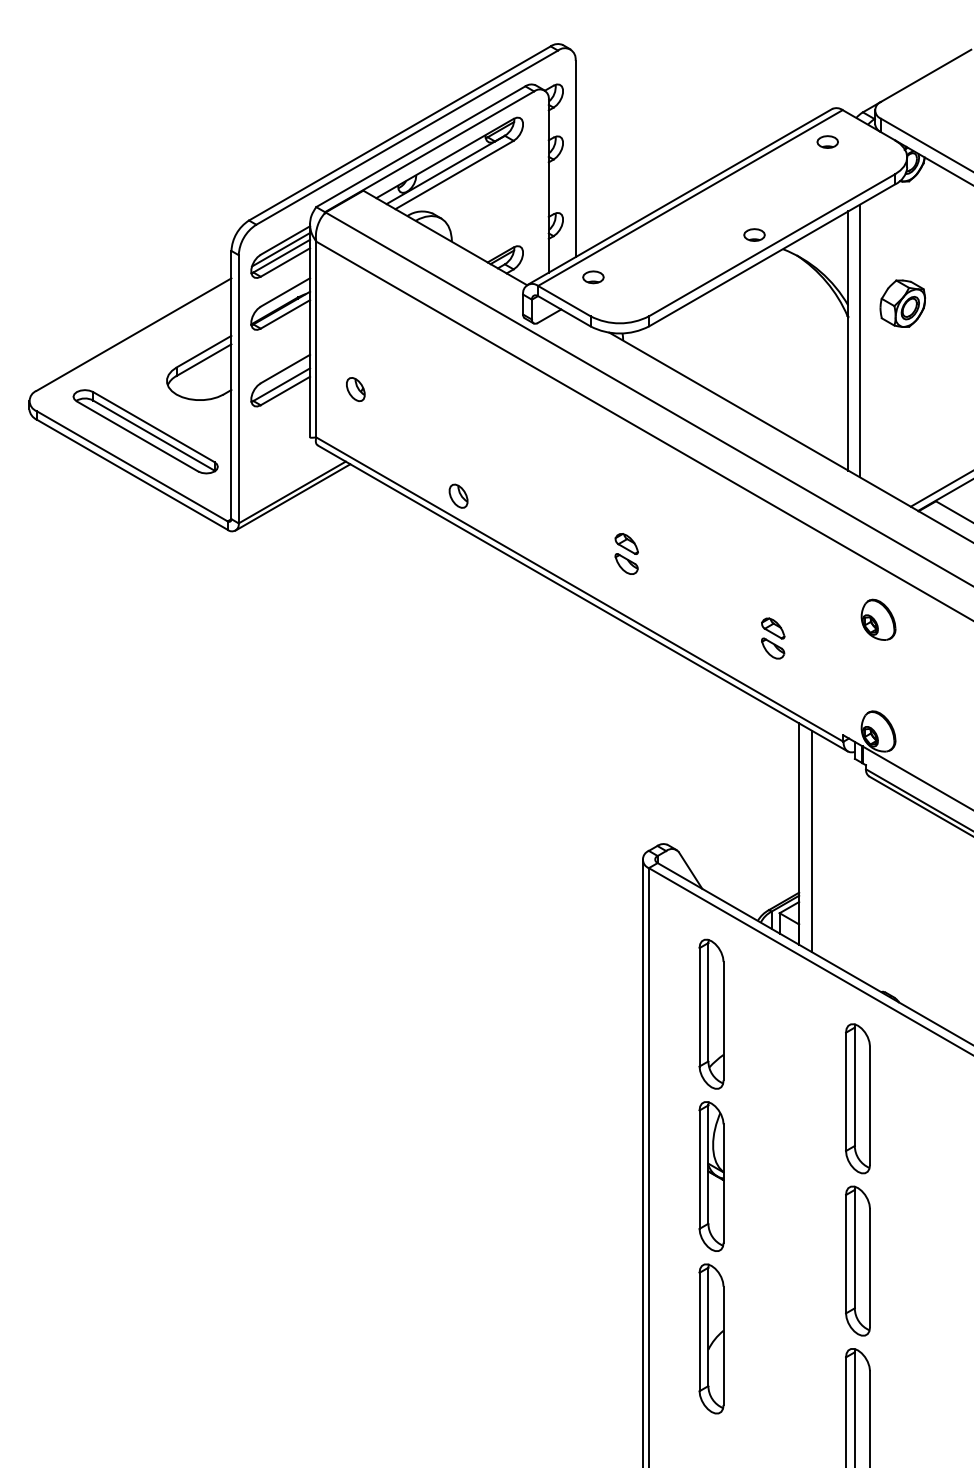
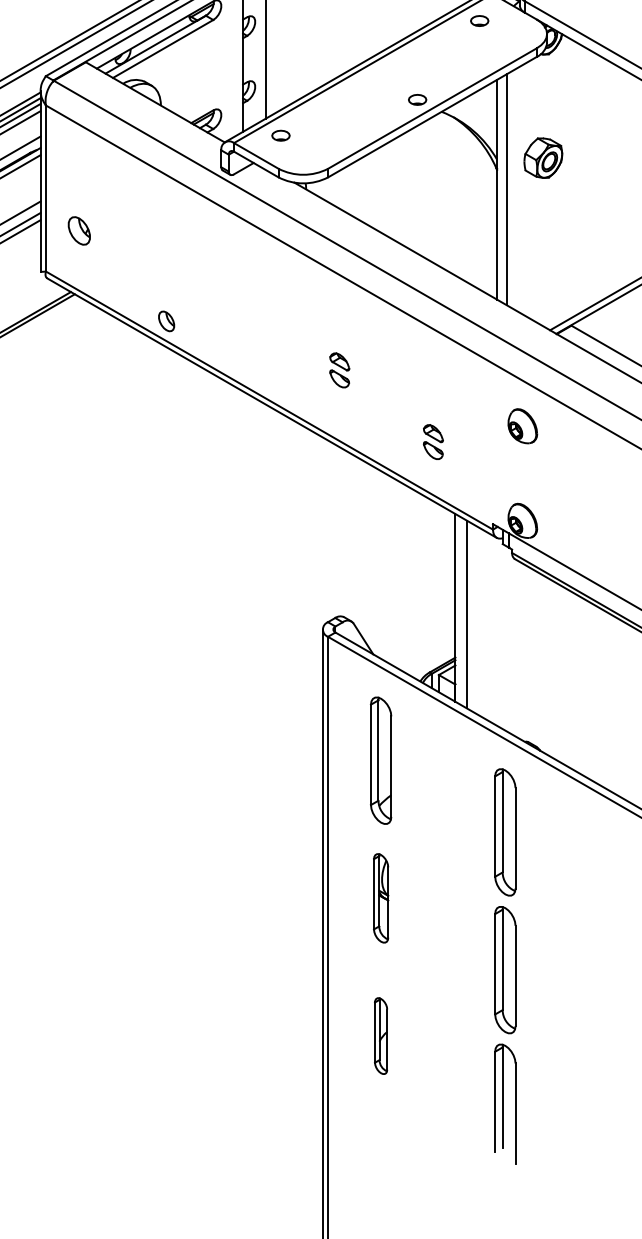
part: (355, 389) -> (79, 230), size x1.4
part: (626, 553) -> (339, 369), moved
part: (711, 1176) -> (381, 898), size x0.7
part: (711, 1338) -> (381, 1035), size x0.6

